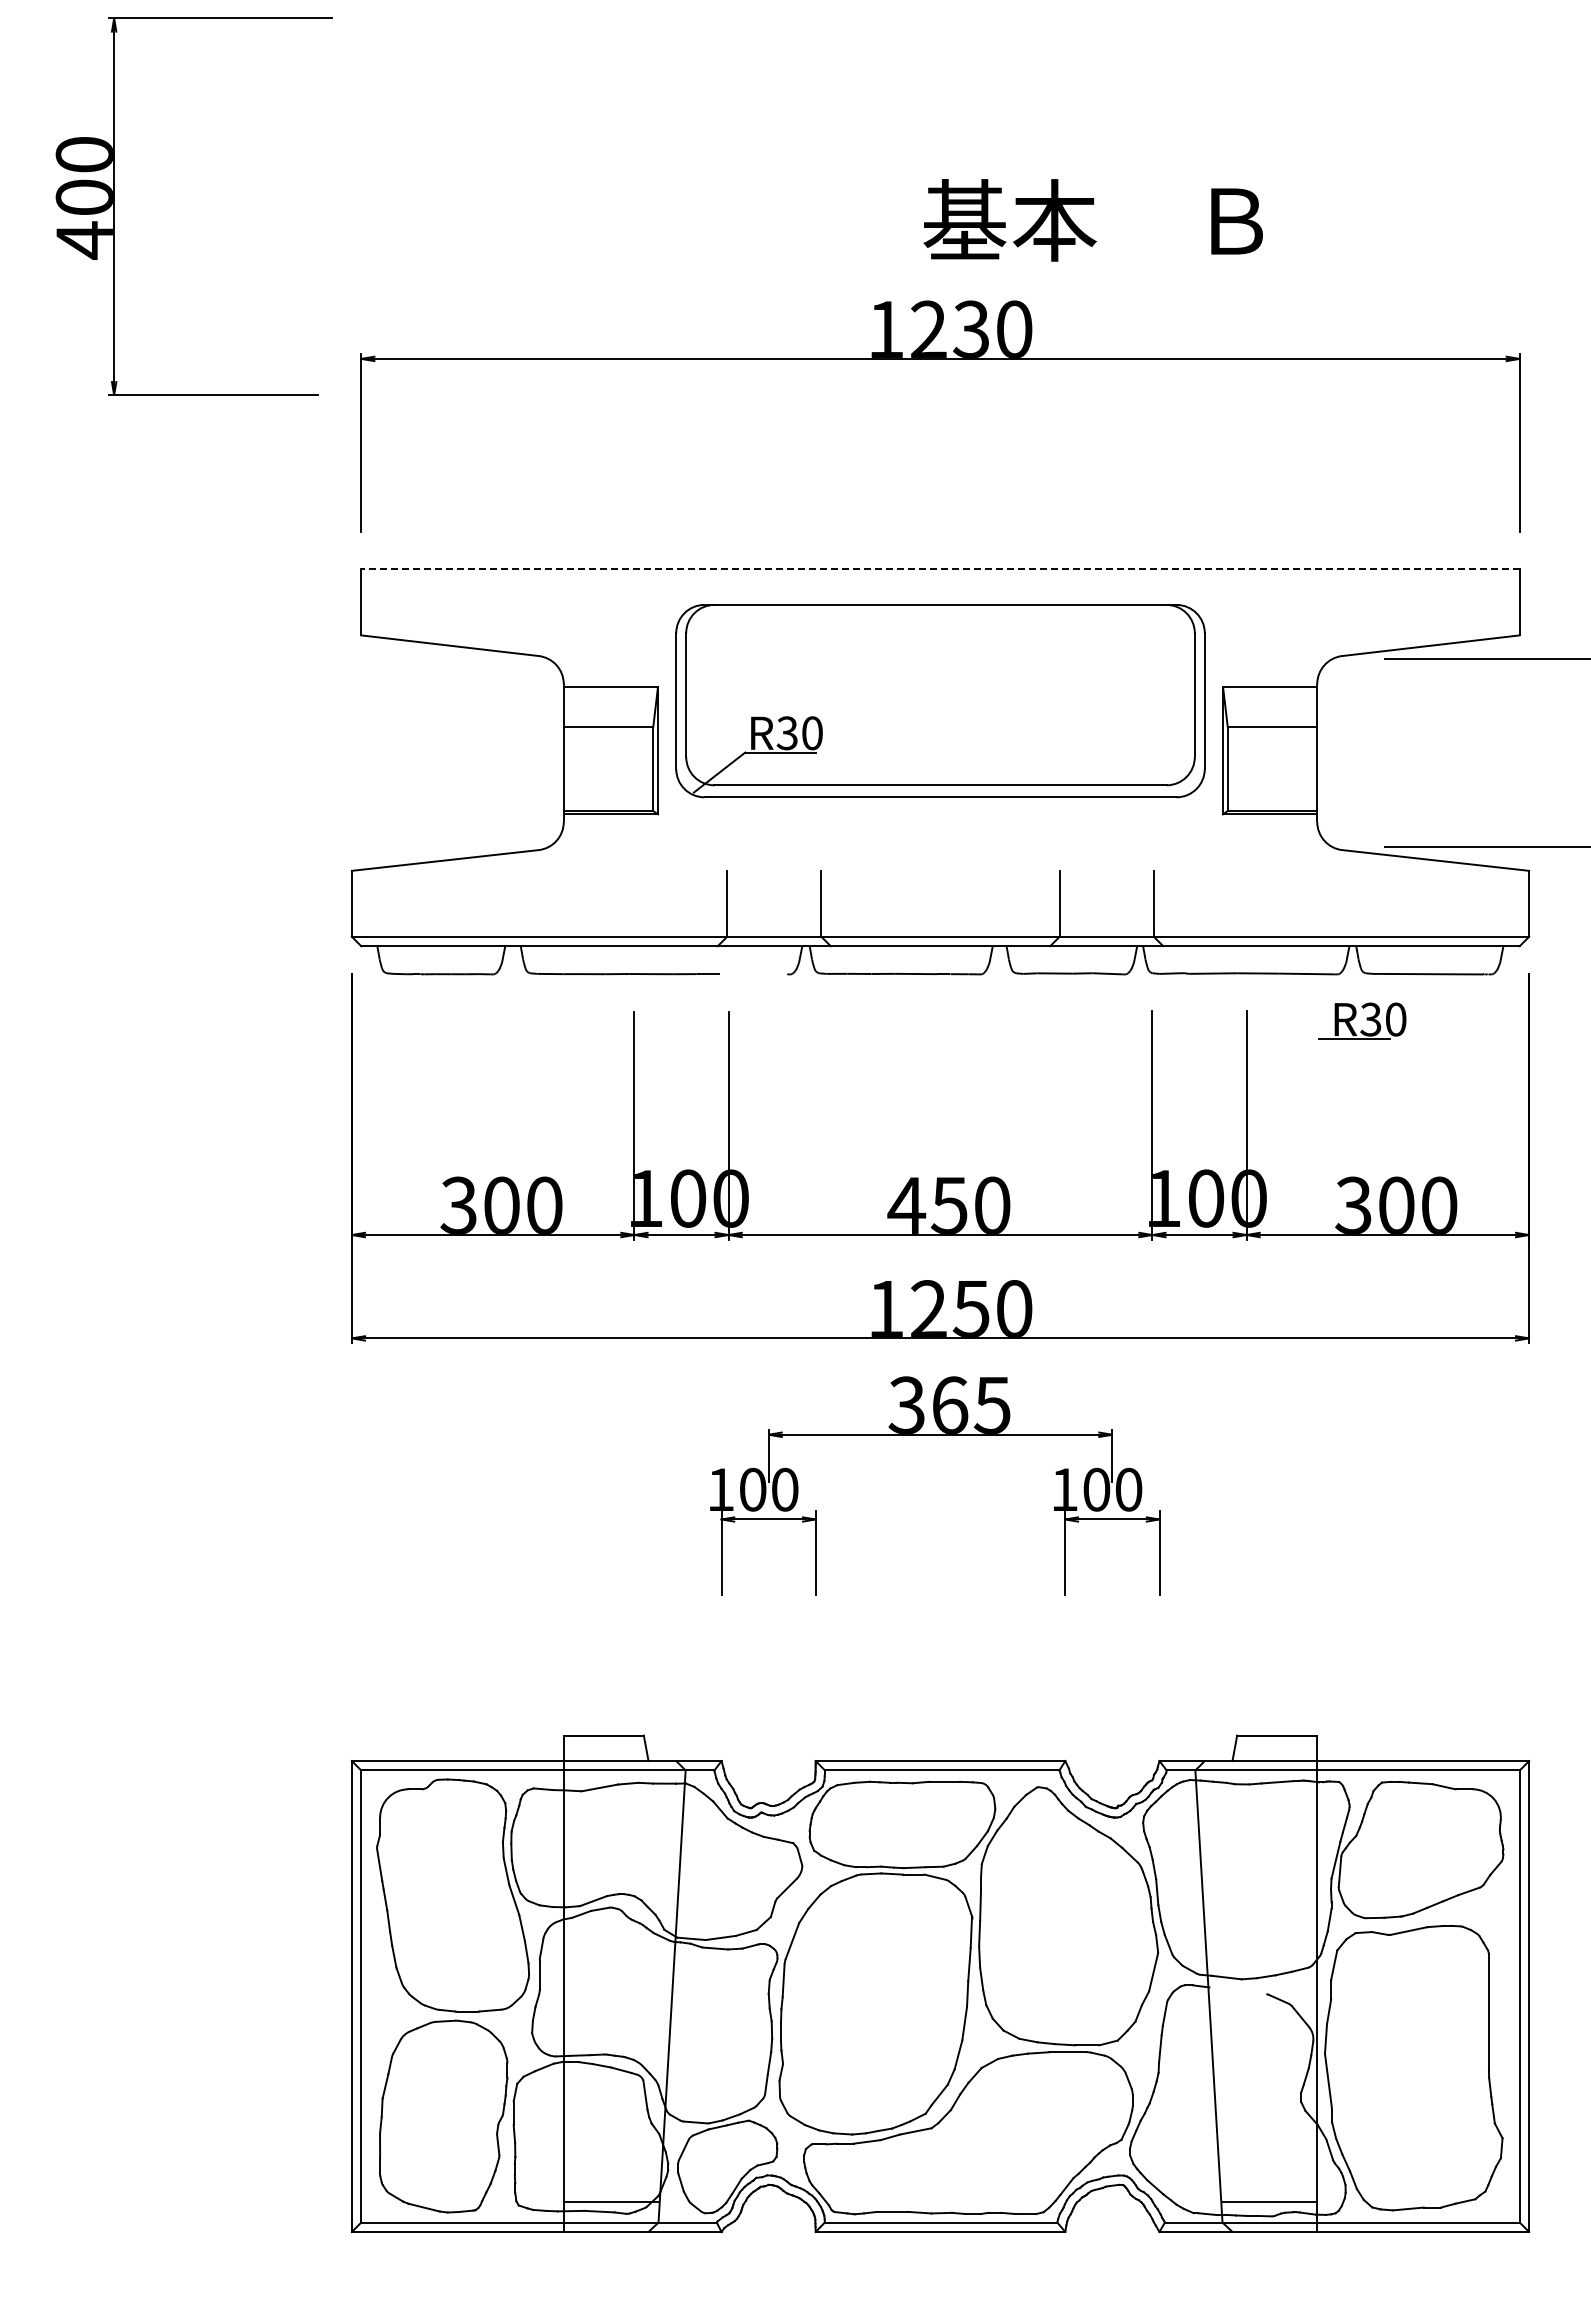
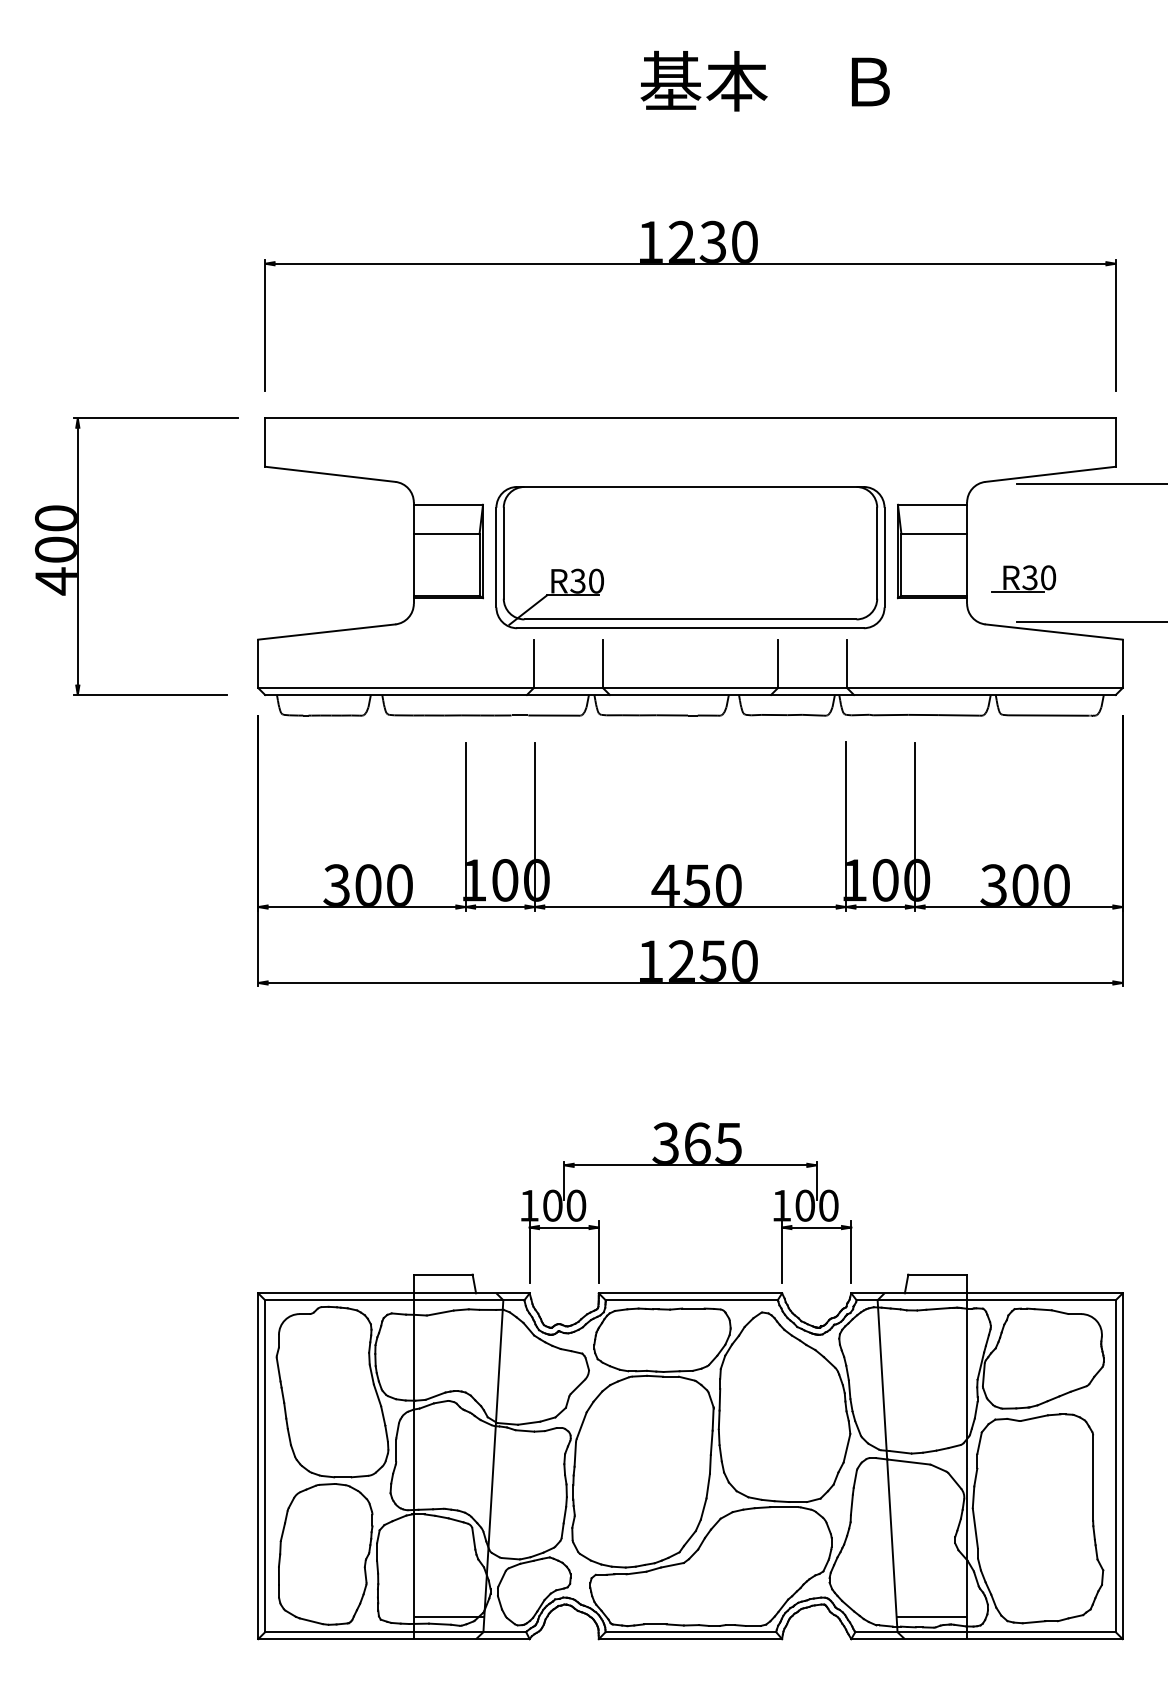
part: (114, 206) -> (78, 556), moved
text: (1092, 220) -> (764, 81), moved
line: (940, 569) -> (690, 418), dashed -> solid
part: (940, 701) -> (690, 557), moved
line: (753, 974) -> (553, 715), added
part: (1362, 1020) -> (1023, 578), moved
part: (935, 1435) -> (686, 1165), moved
line: (1237, 1990) -> (908, 1461), added

